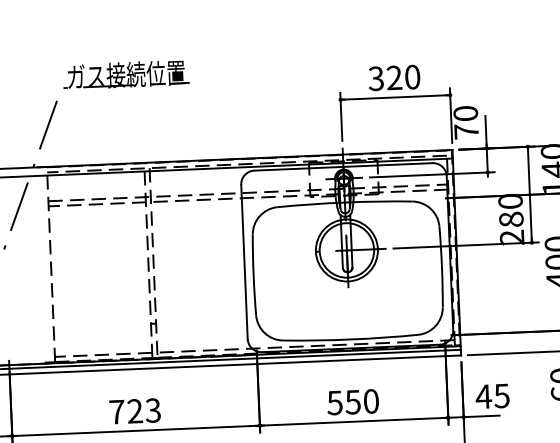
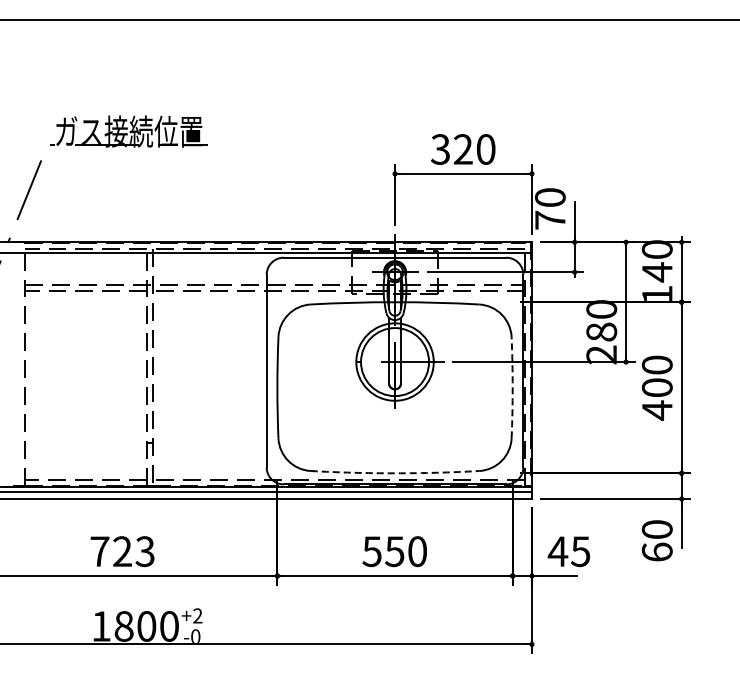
arc: (441, 266) -> (512, 387), solid -> dashed
arc: (351, 339) -> (395, 473), solid -> dashed

